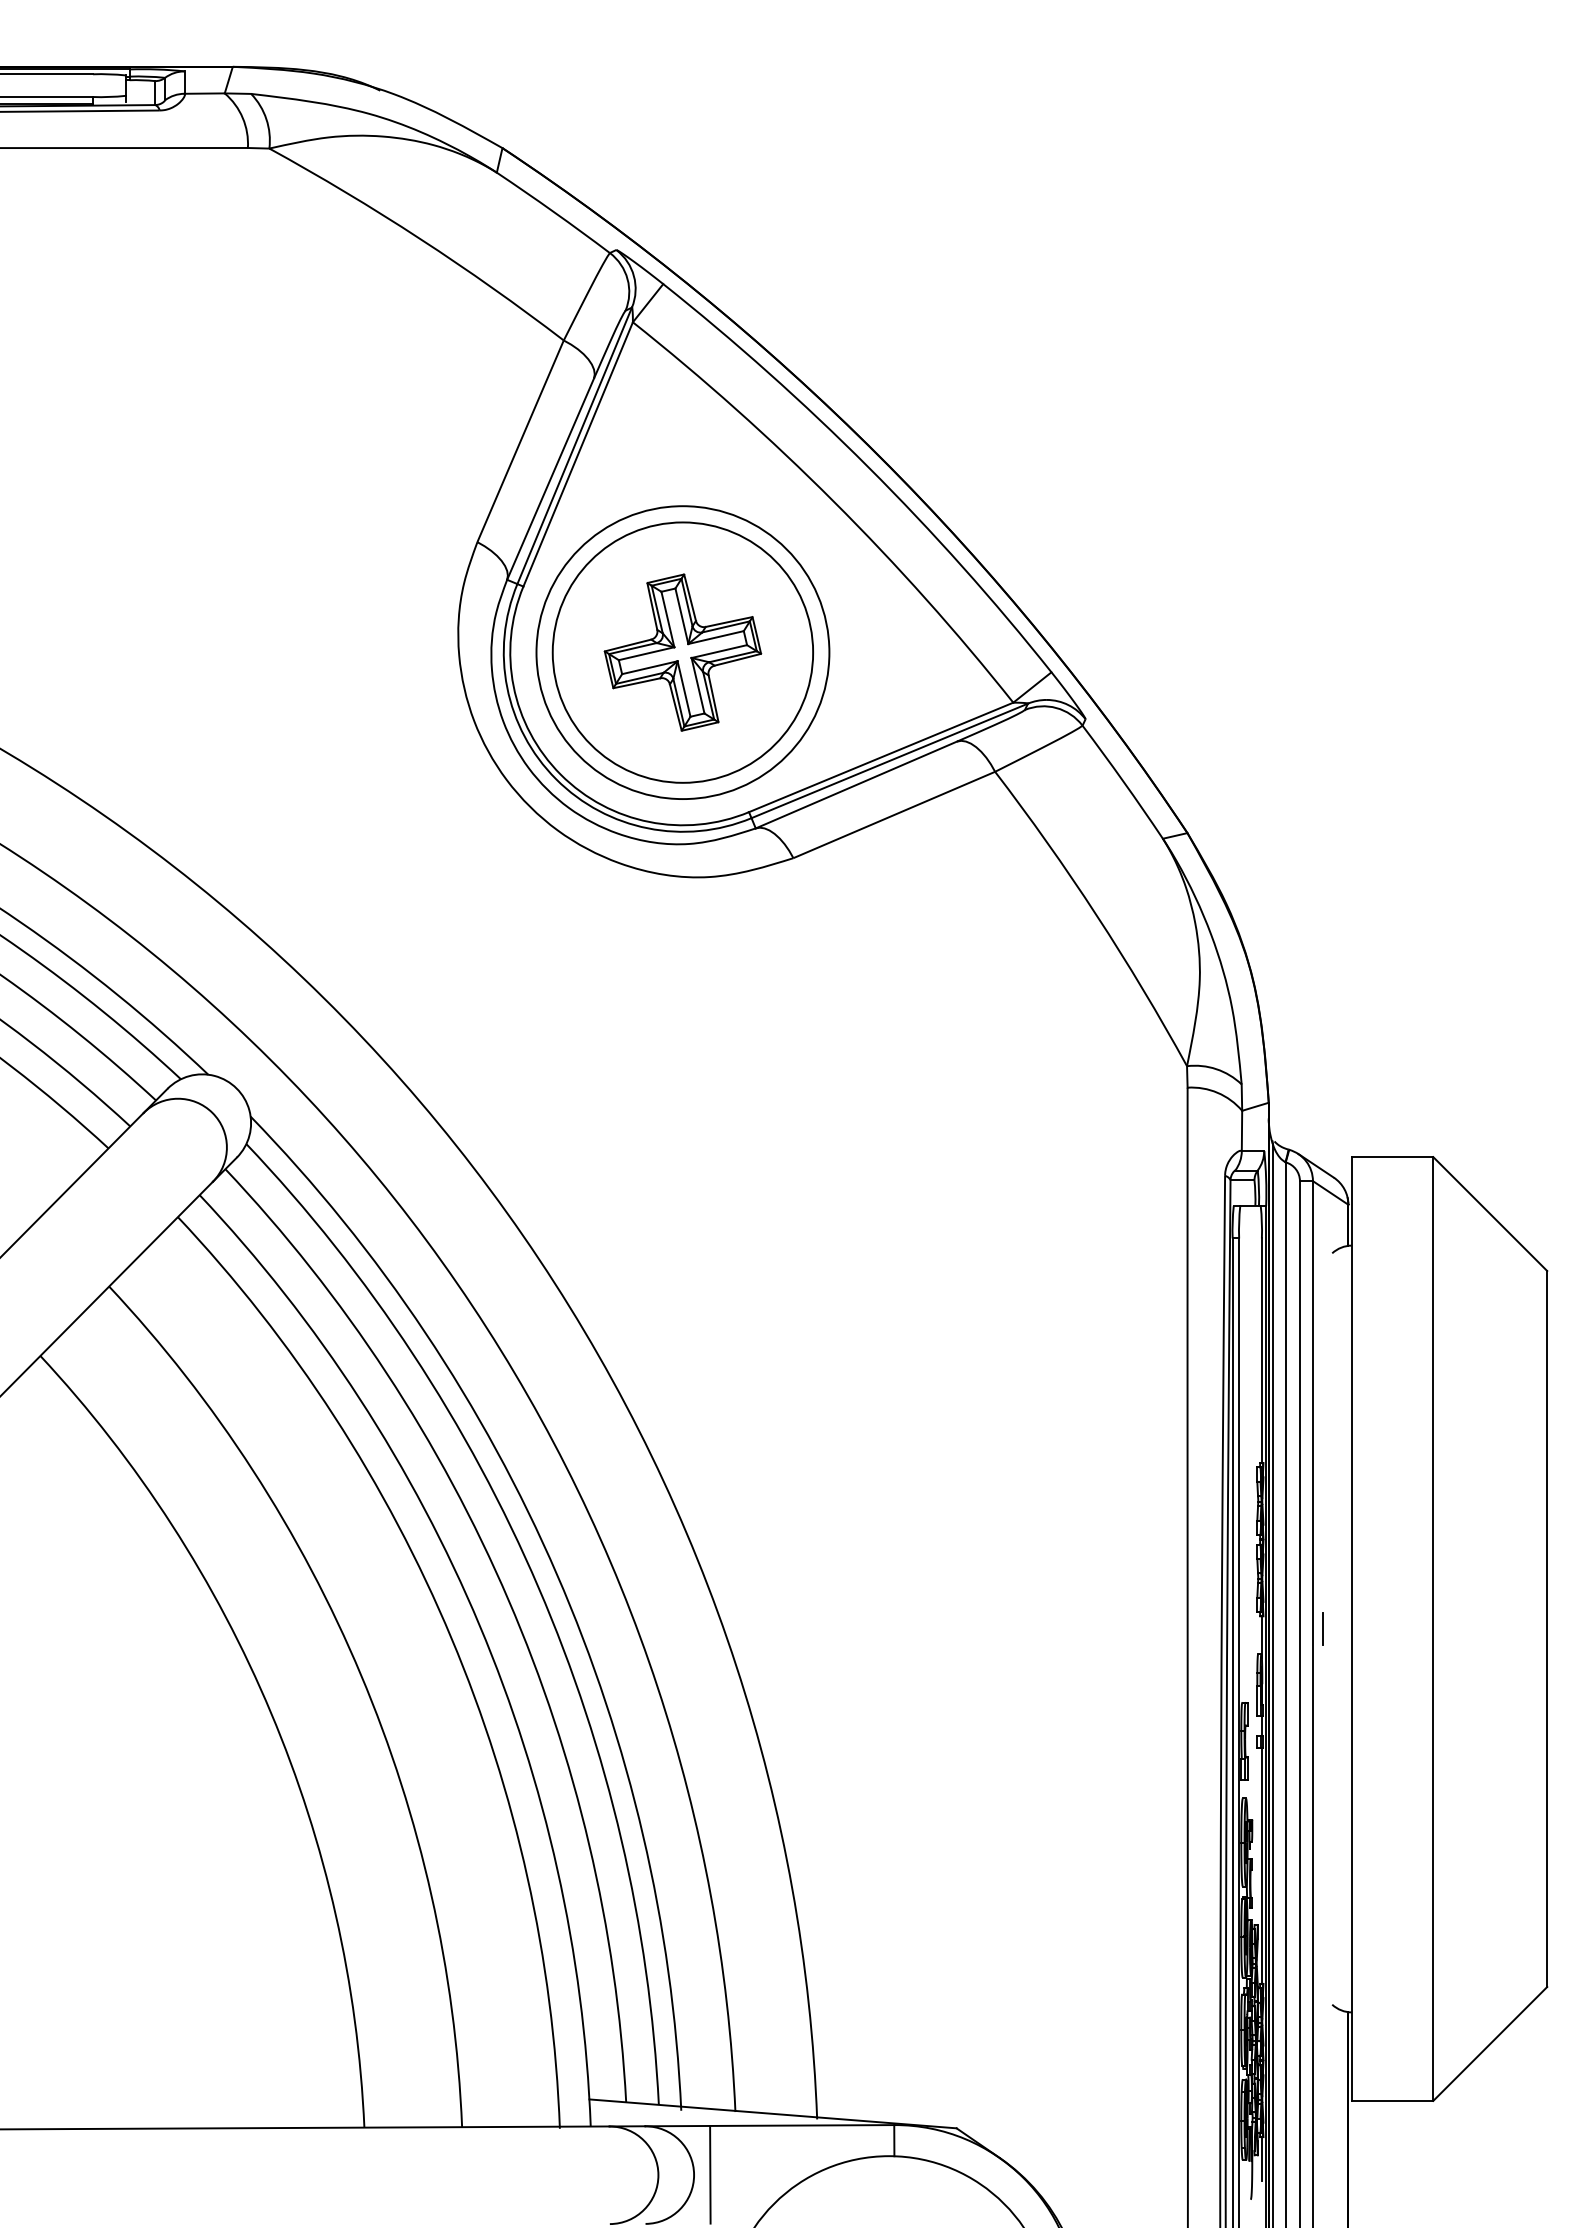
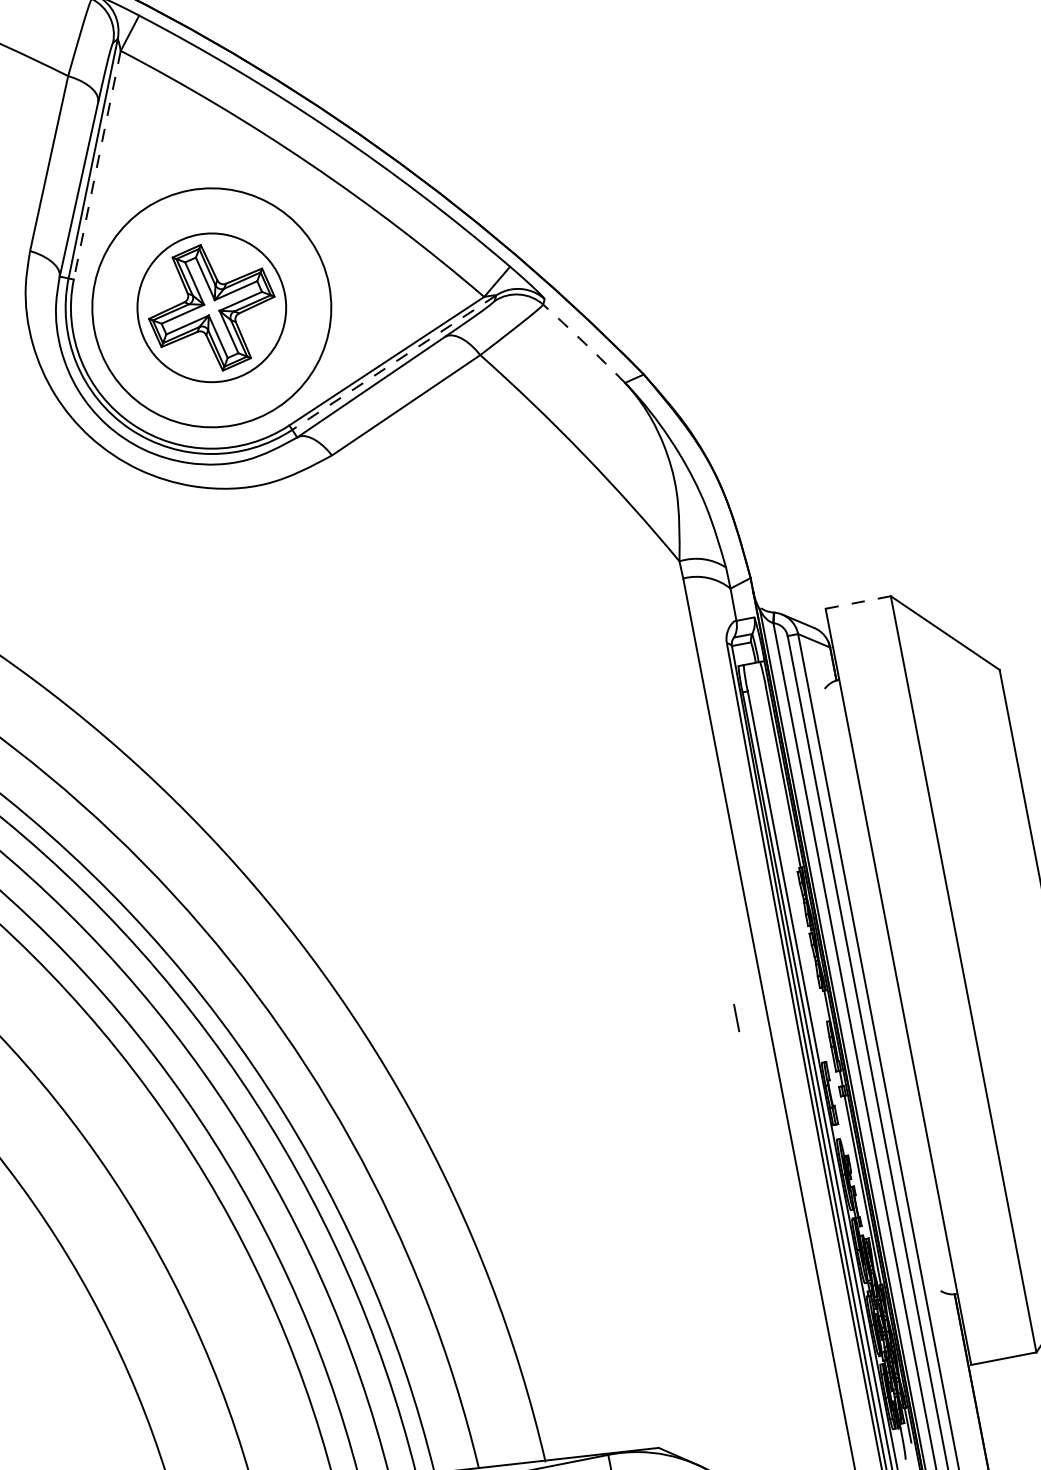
line: (577, 454) -> (96, 165), solid -> dashed
circle: (682, 652) -> (211, 307), size x0.7
line: (889, 760) -> (393, 362), solid -> dashed
arc: (1123, 781) -> (584, 343), solid -> dashed
line: (1392, 1157) -> (858, 602), solid -> dashed
line: (1322, 1628) -> (736, 1017), moved

